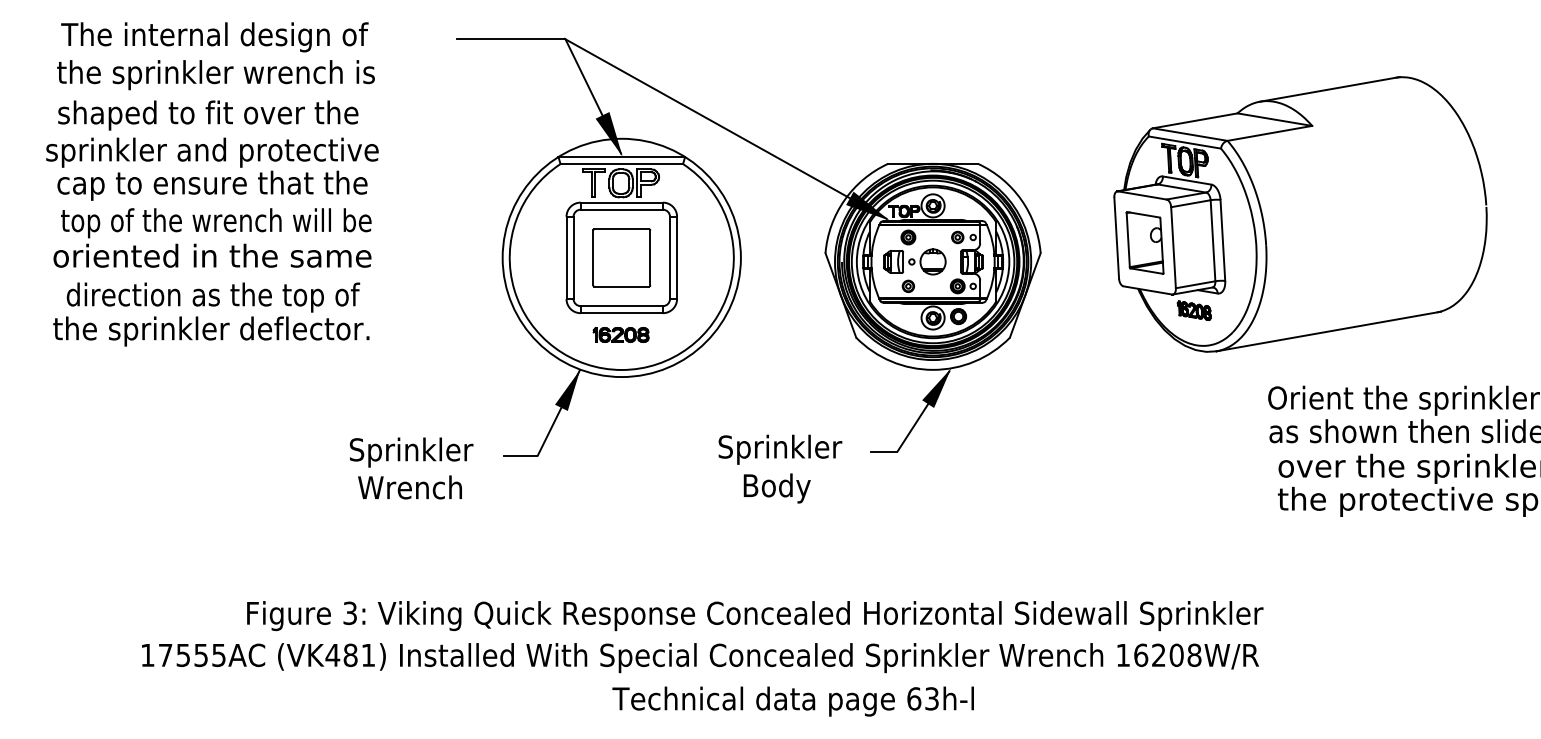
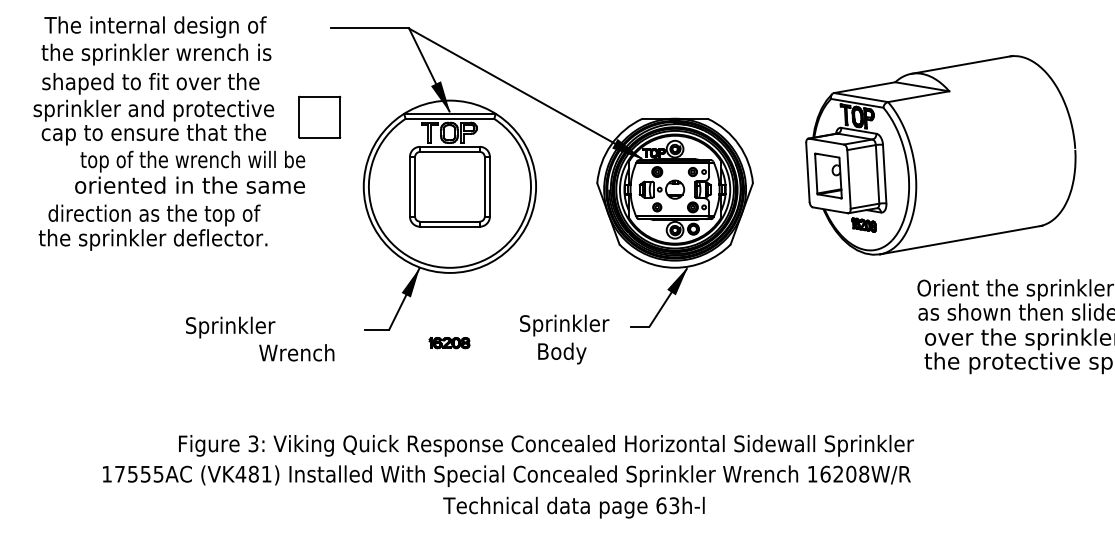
text: (212, 237) -> (190, 172), moved
part: (621, 257) -> (319, 117), moved
part: (620, 334) -> (449, 342), moved
text: (411, 452) -> (230, 327), moved

